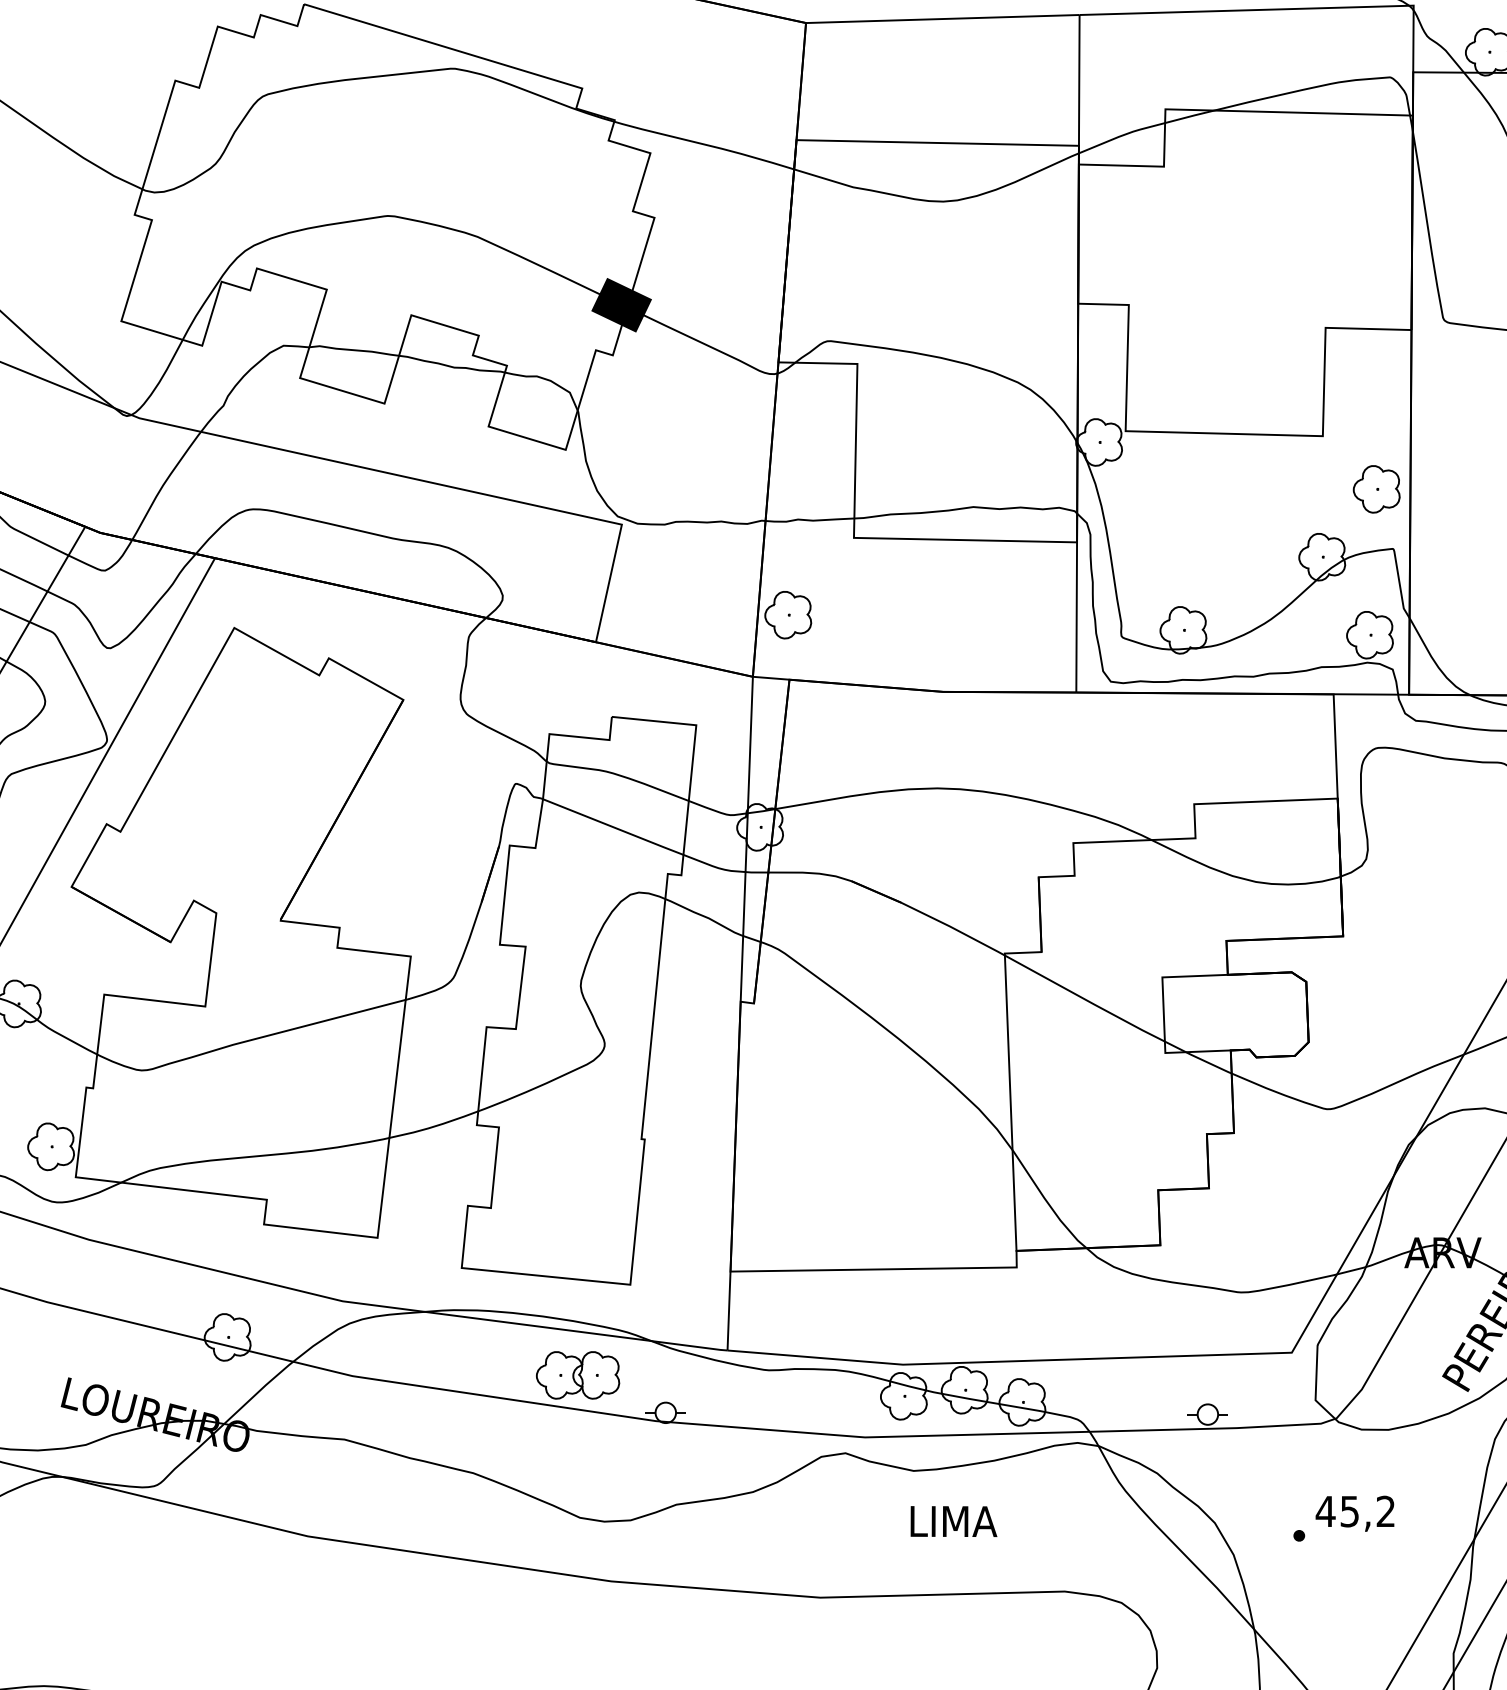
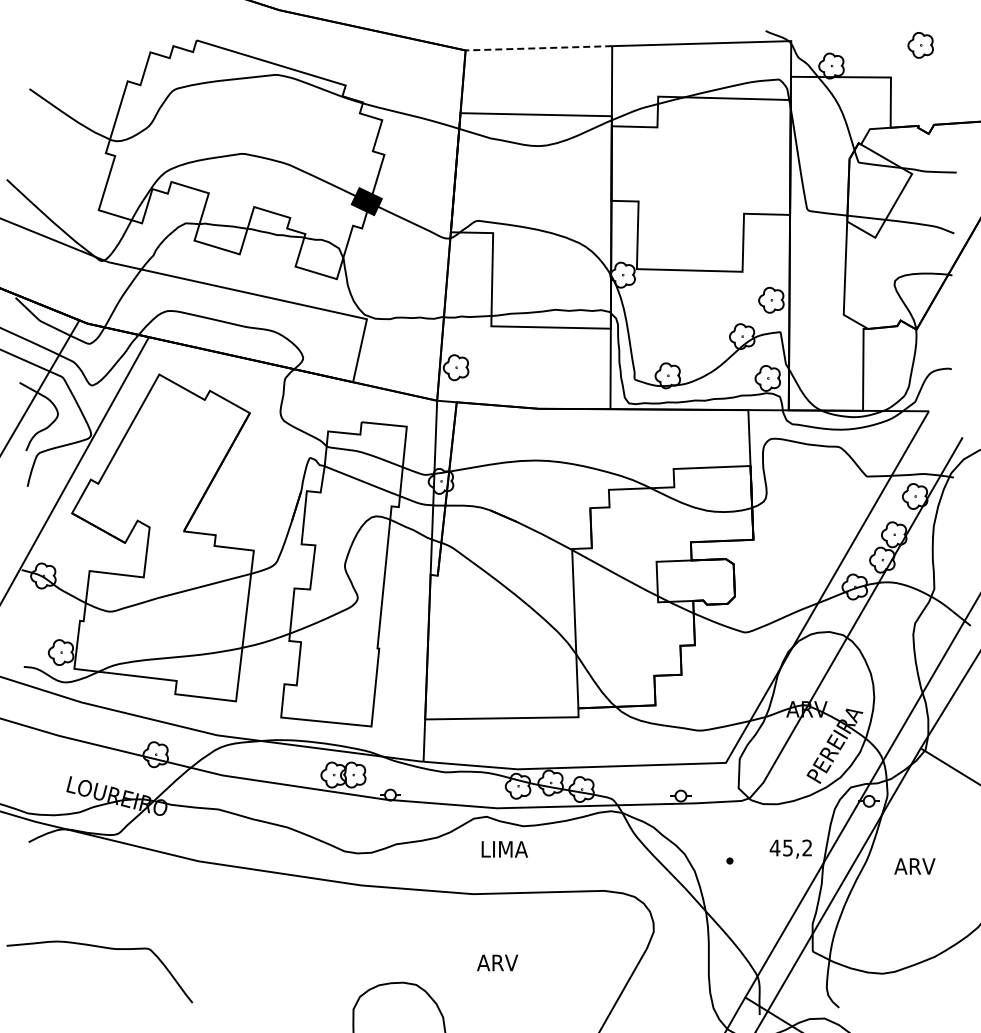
line: (942, 19) -> (538, 48), solid -> dashed
text: (1354, 1512) -> (790, 848), moved
text: (953, 1521) -> (504, 849), moved

